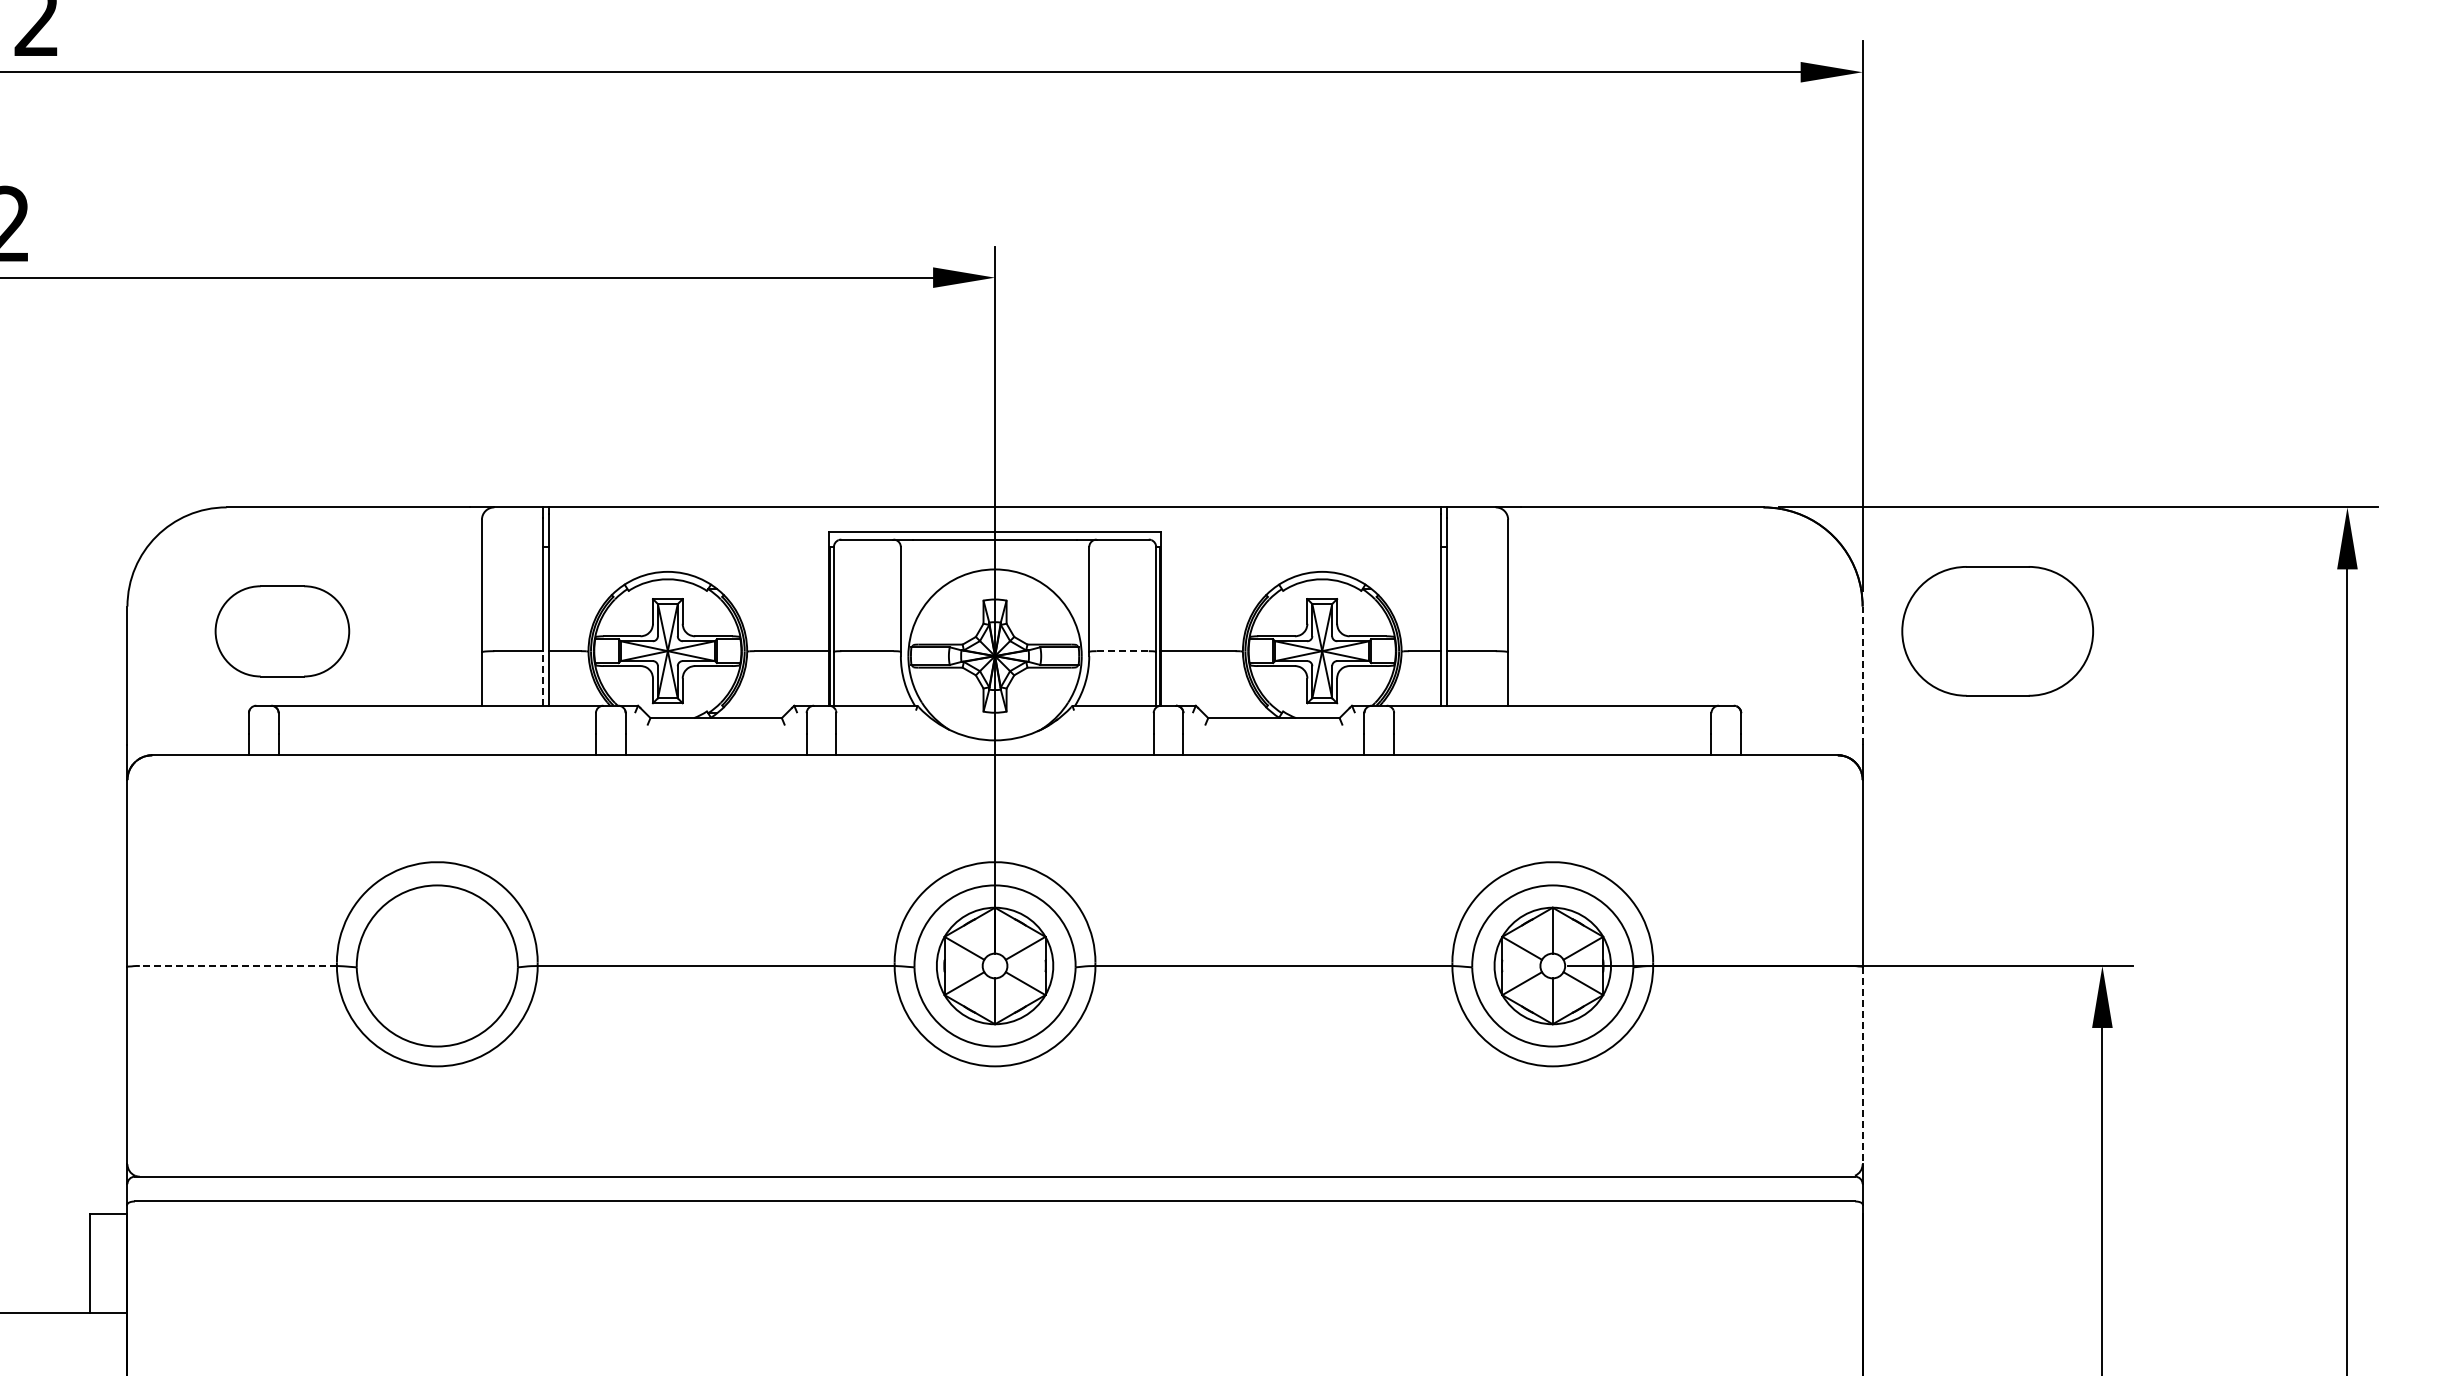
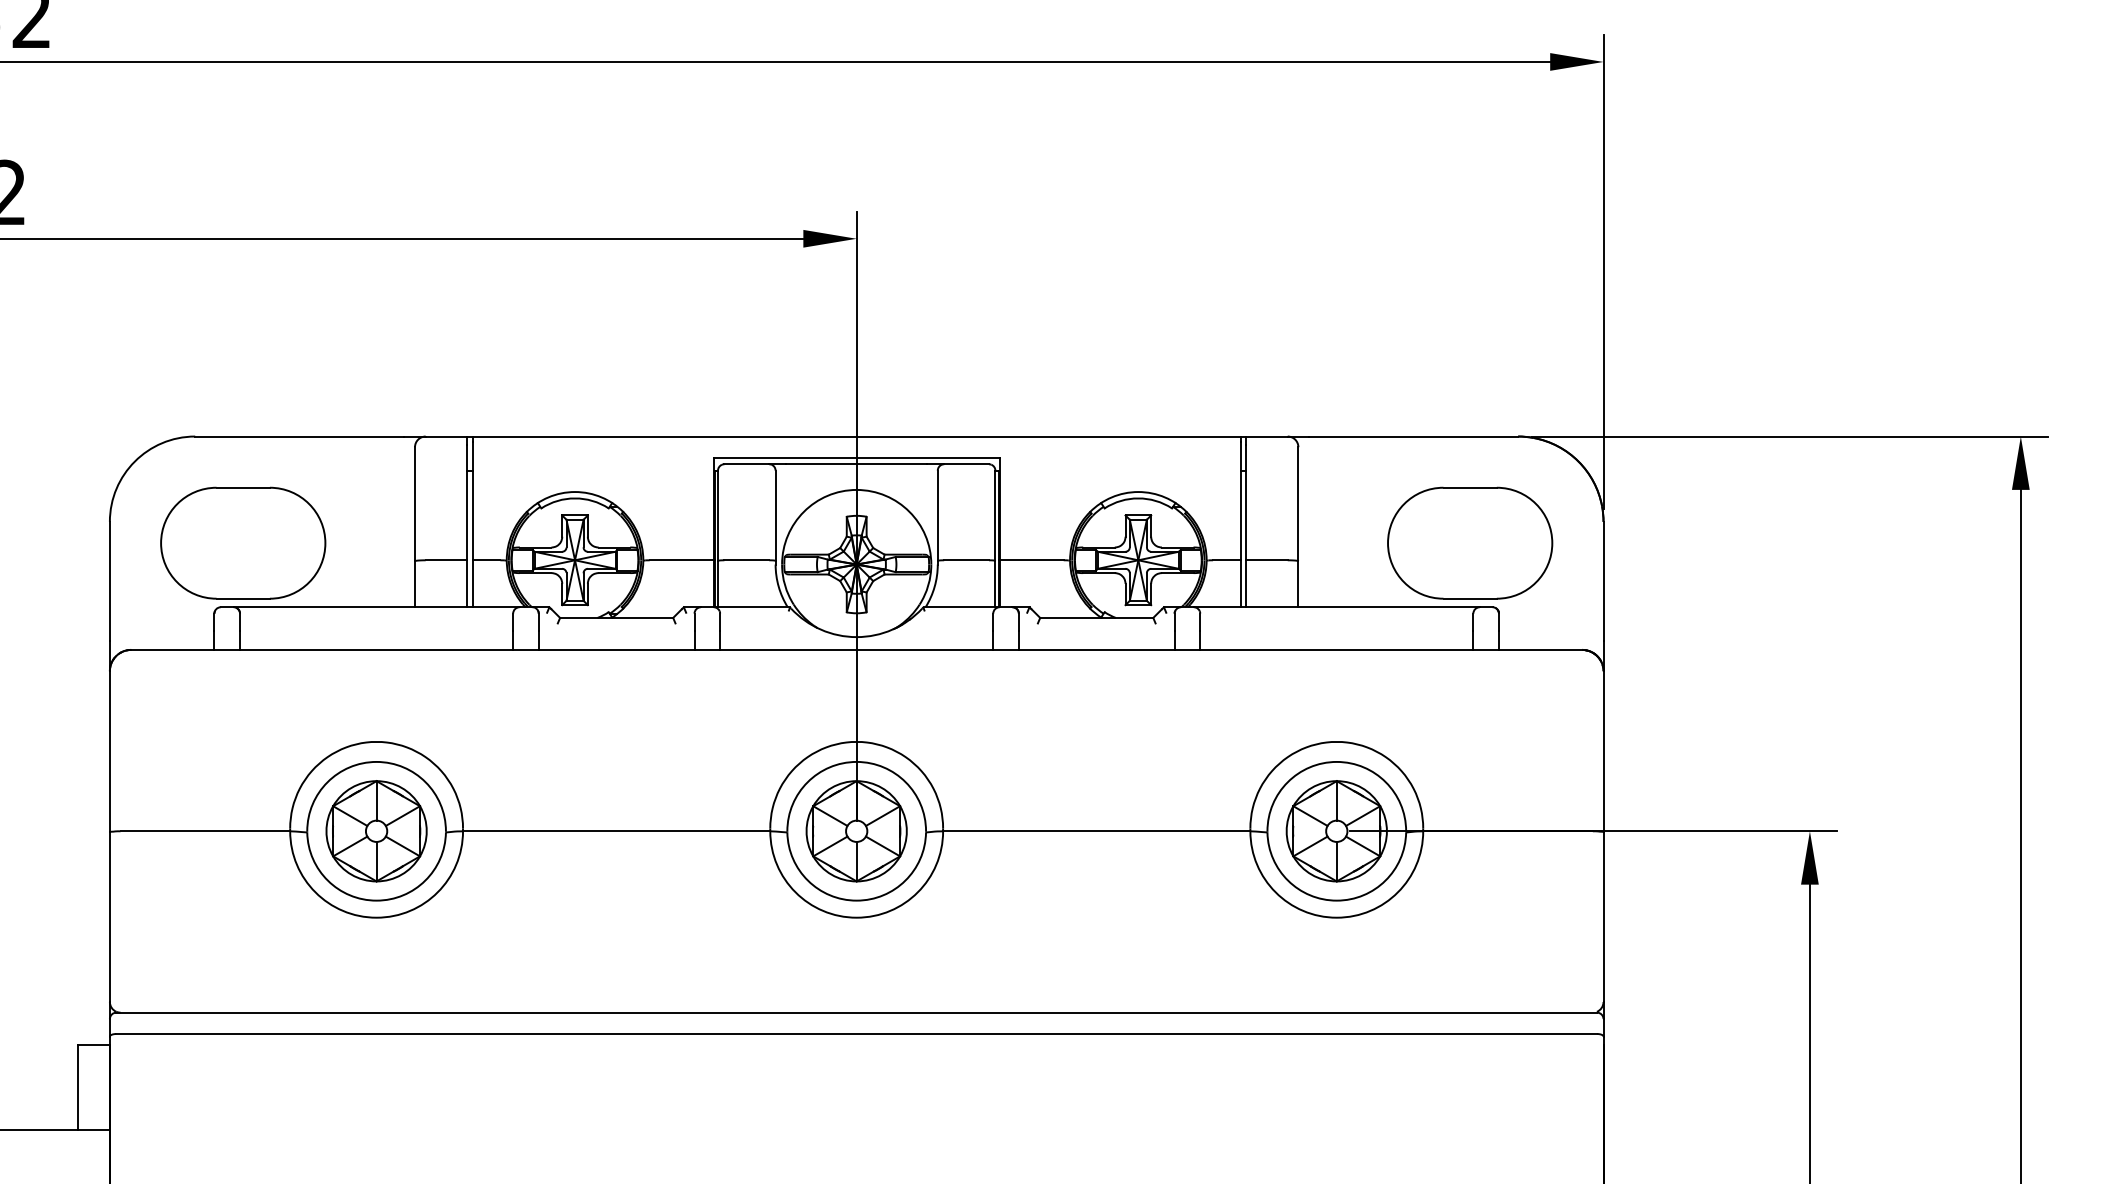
part: (282, 631) -> (243, 543), size x1.43
part: (1997, 631) -> (1469, 543), moved
line: (1123, 651) -> (967, 560), dashed -> solid
line: (1862, 675) -> (1603, 581), dashed -> solid
line: (542, 677) -> (467, 582), dashed -> solid
line: (238, 965) -> (205, 830), dashed -> solid
part: (437, 965) -> (376, 830), added
line: (1862, 1065) -> (1603, 916), dashed -> solid

